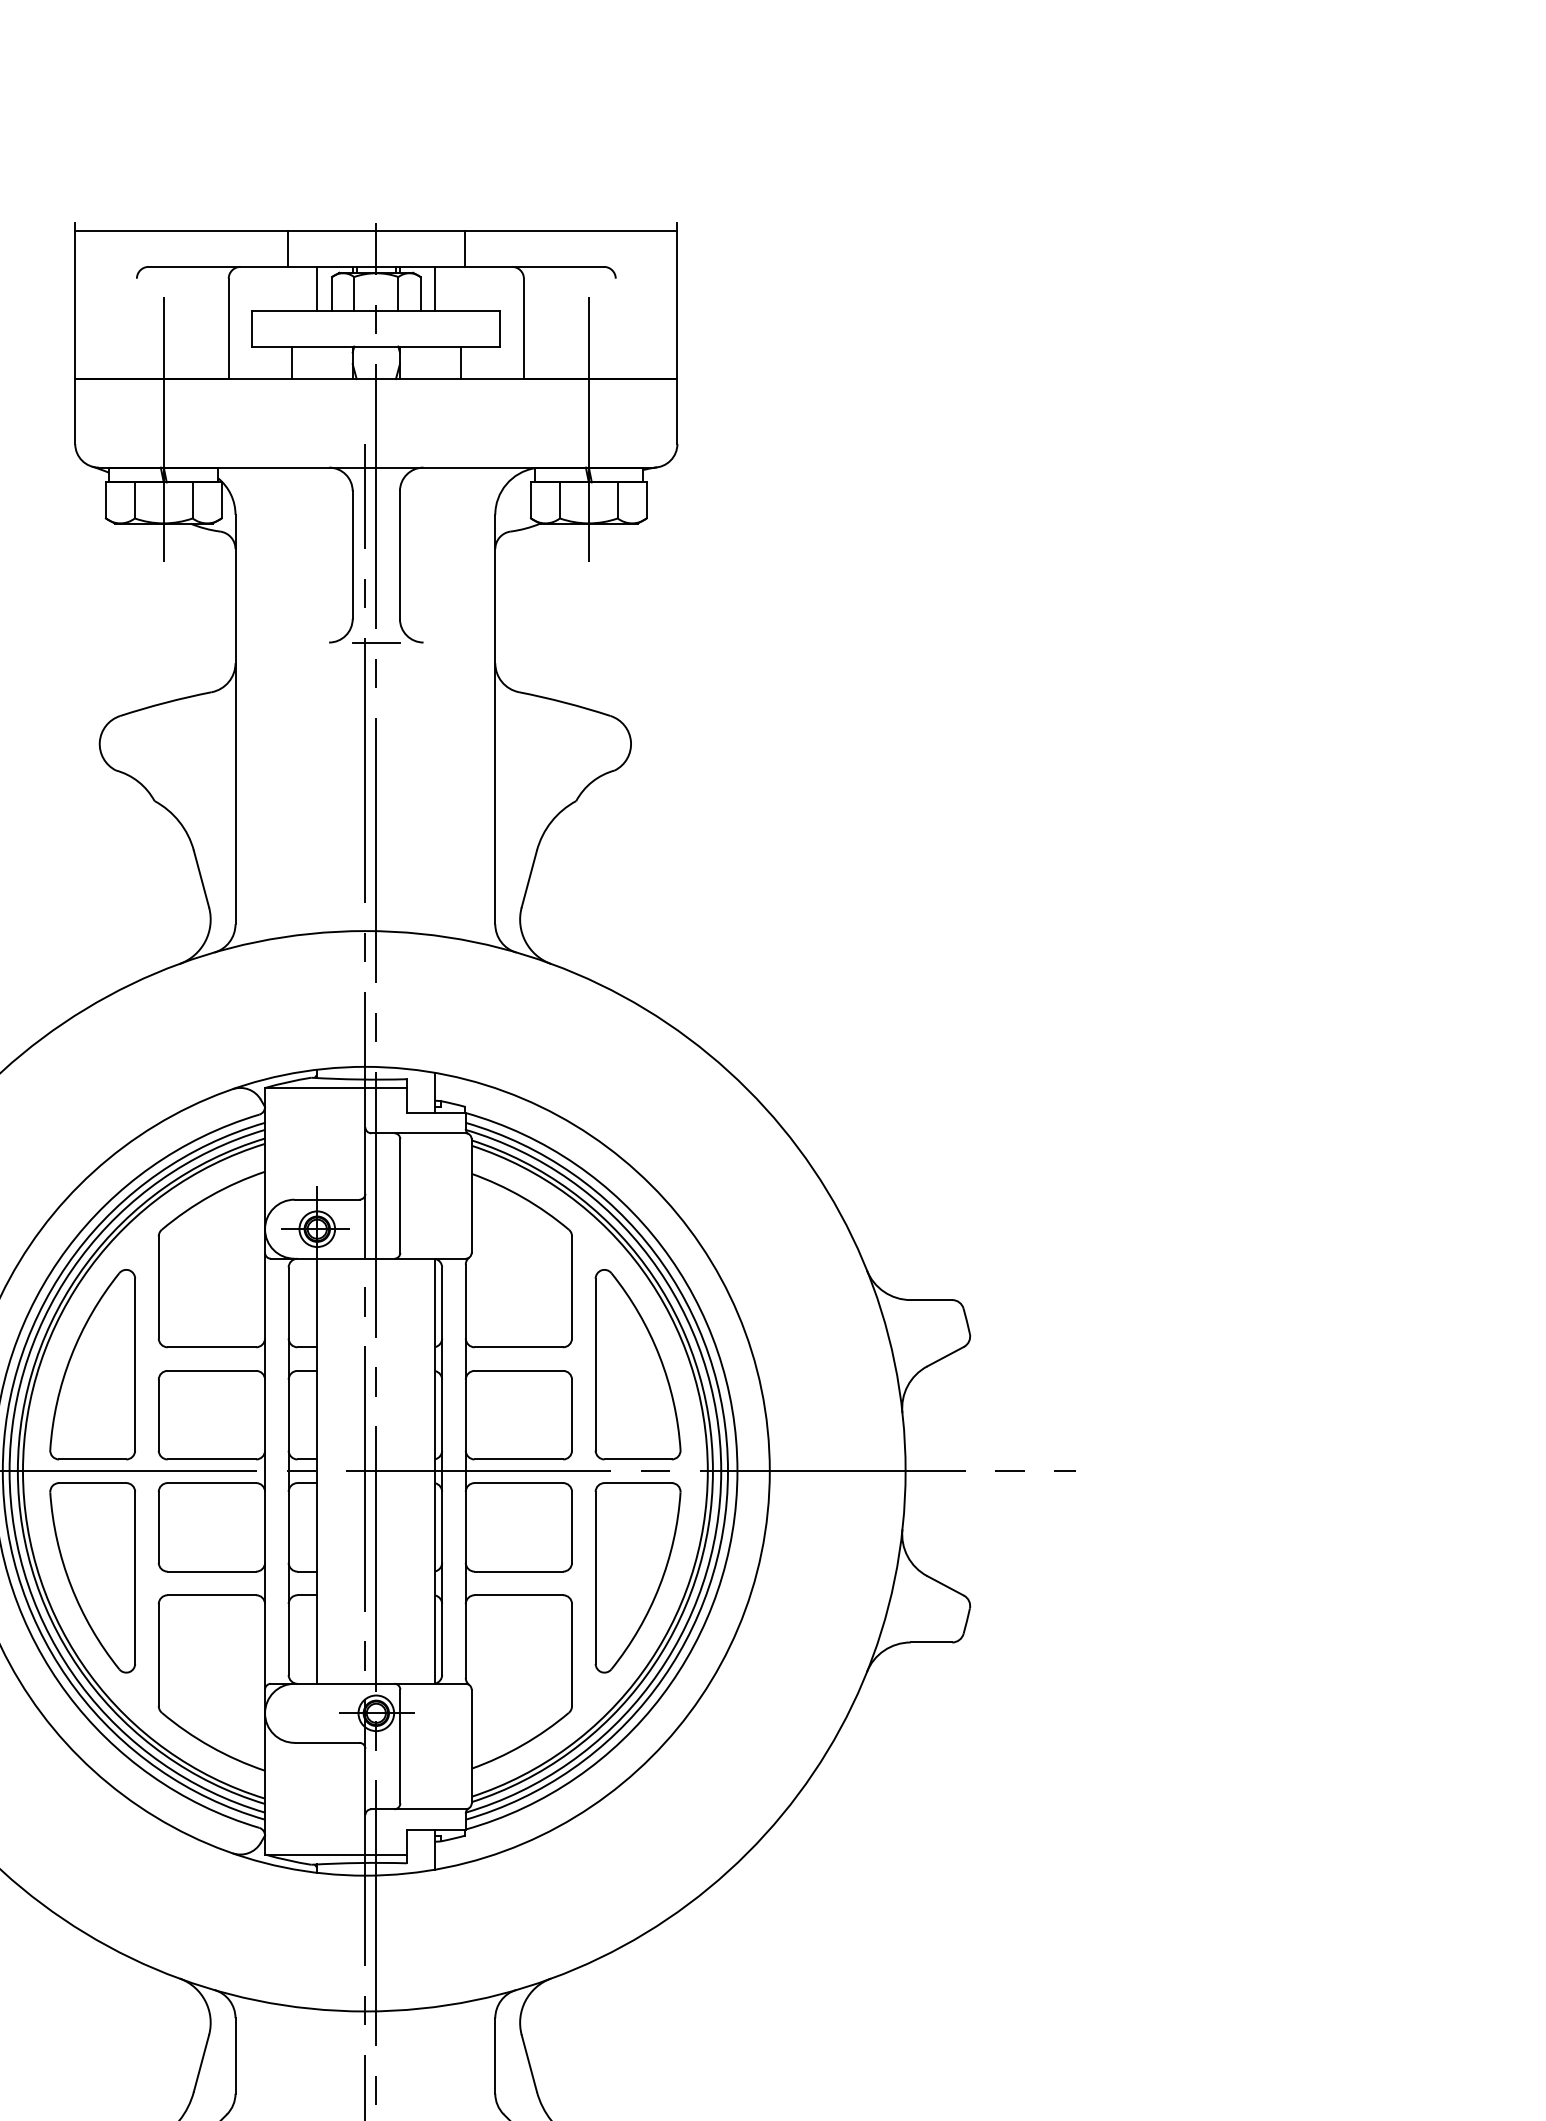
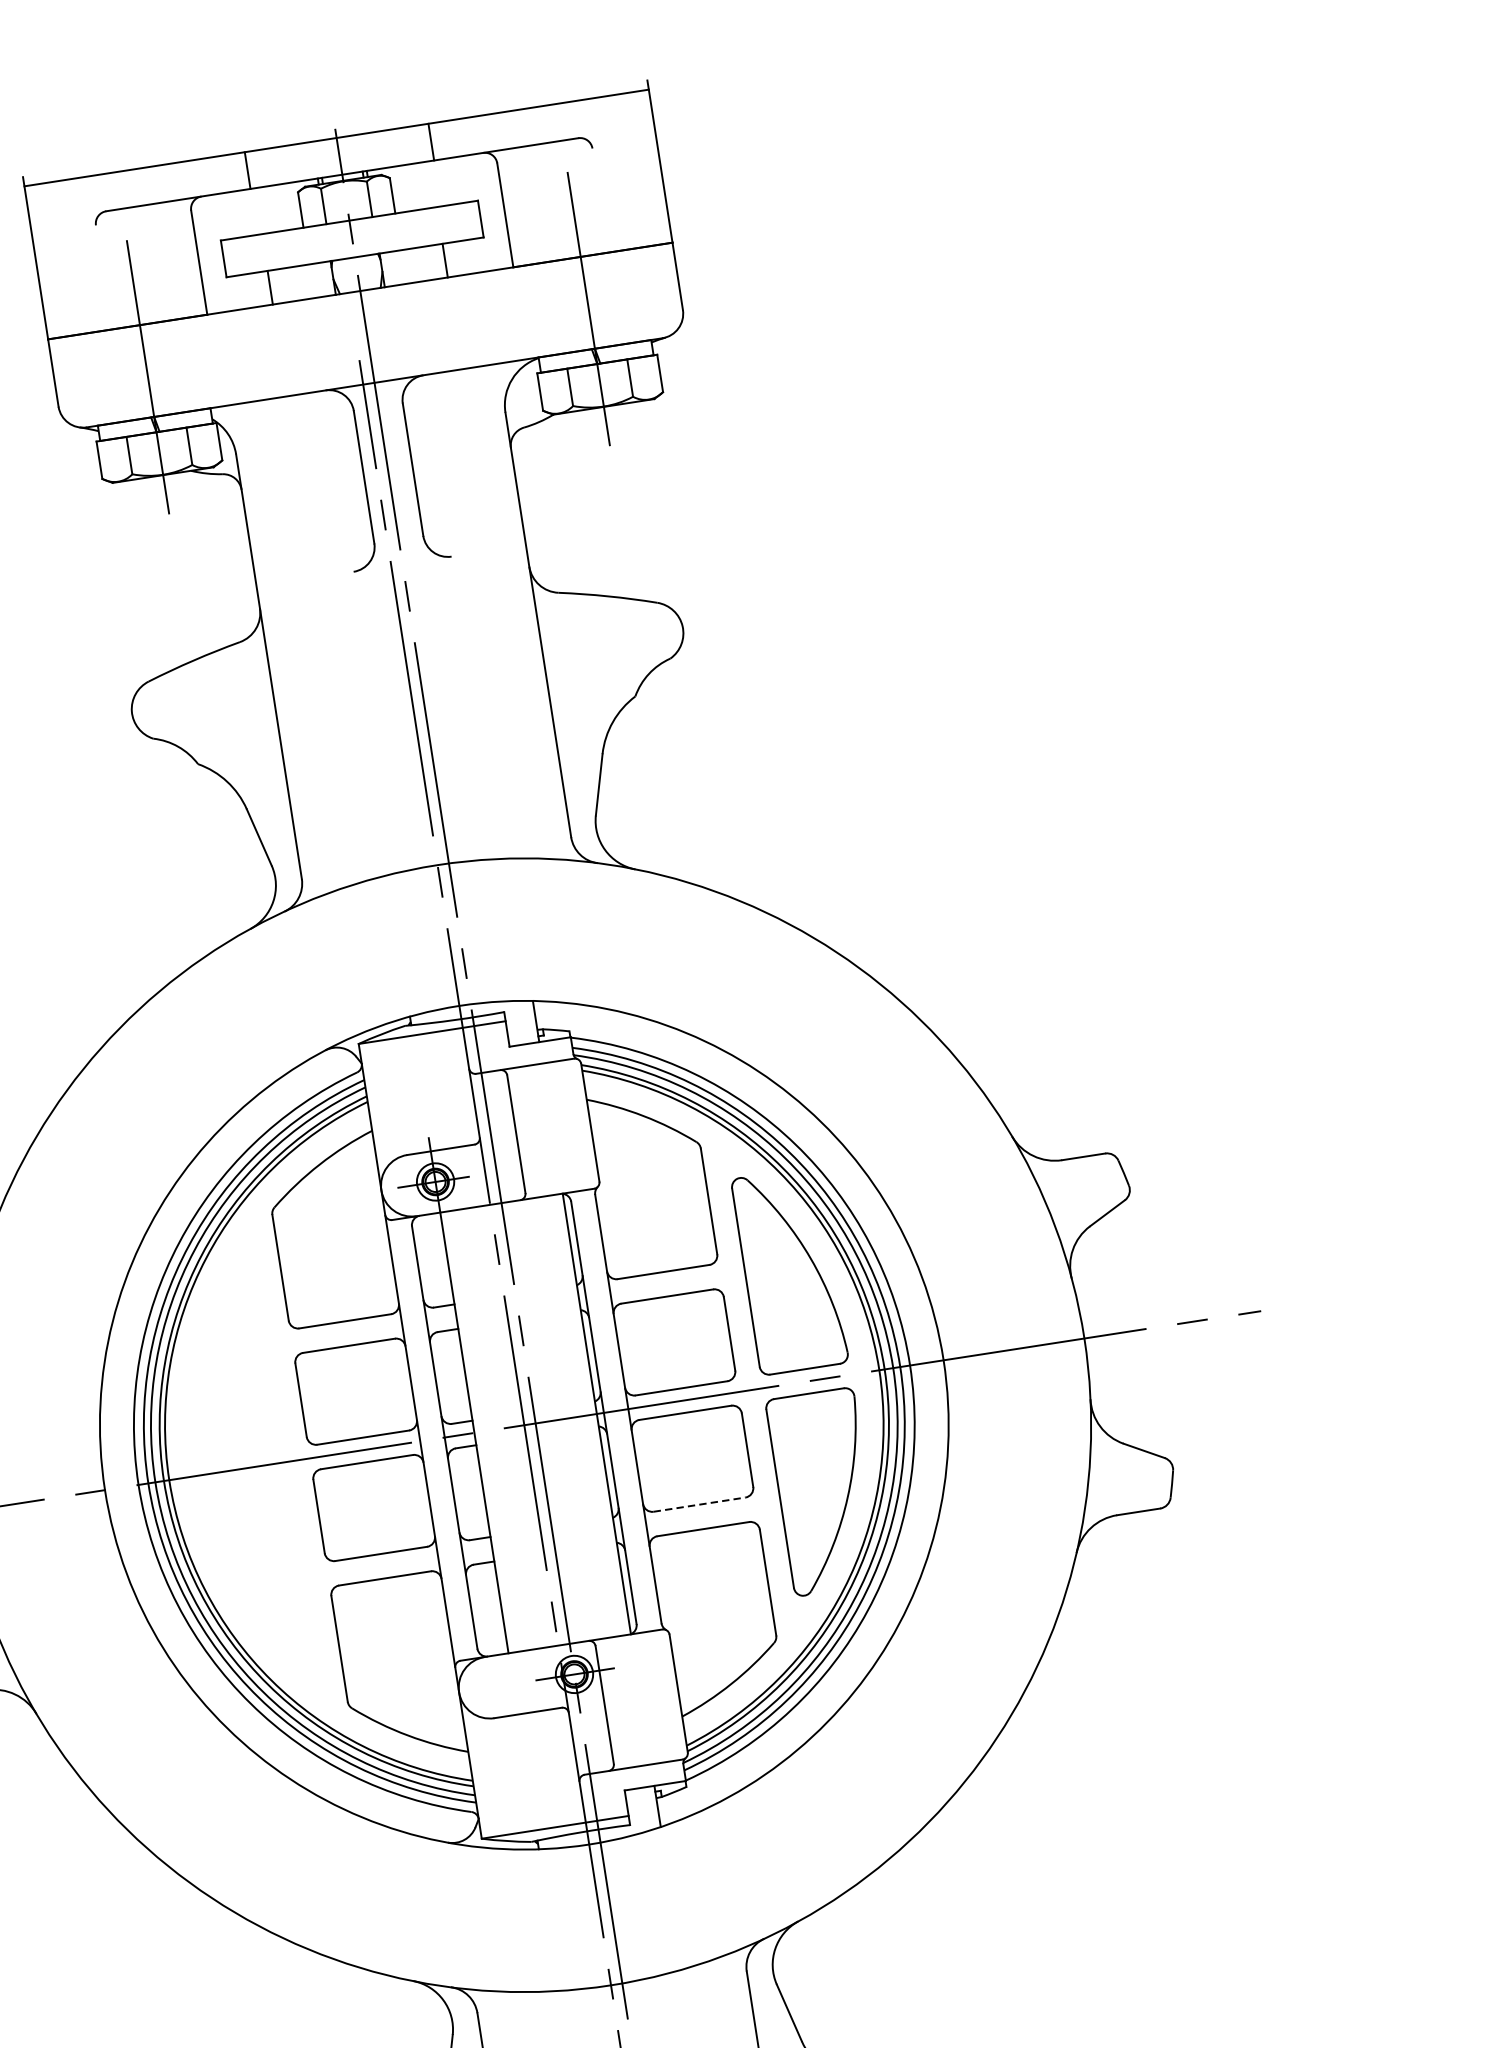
line: (317, 288) -> (284, 206), removed
line: (435, 288) -> (407, 187), removed
line: (375, 642) -> (401, 564), removed
part: (92, 1364) -> (224, 1358), removed
line: (519, 1571) -> (700, 1504), solid -> dashed
part: (92, 1577) -> (258, 1579), removed

